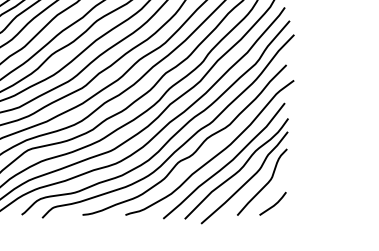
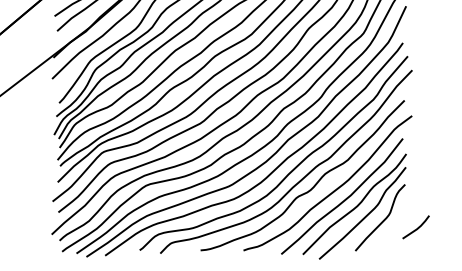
line: (273, 205) -> (416, 228), moved

